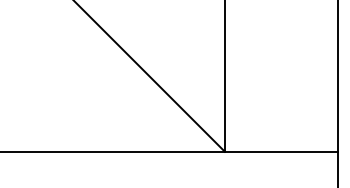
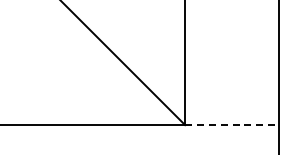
line: (281, 152) -> (231, 125), solid -> dashed

